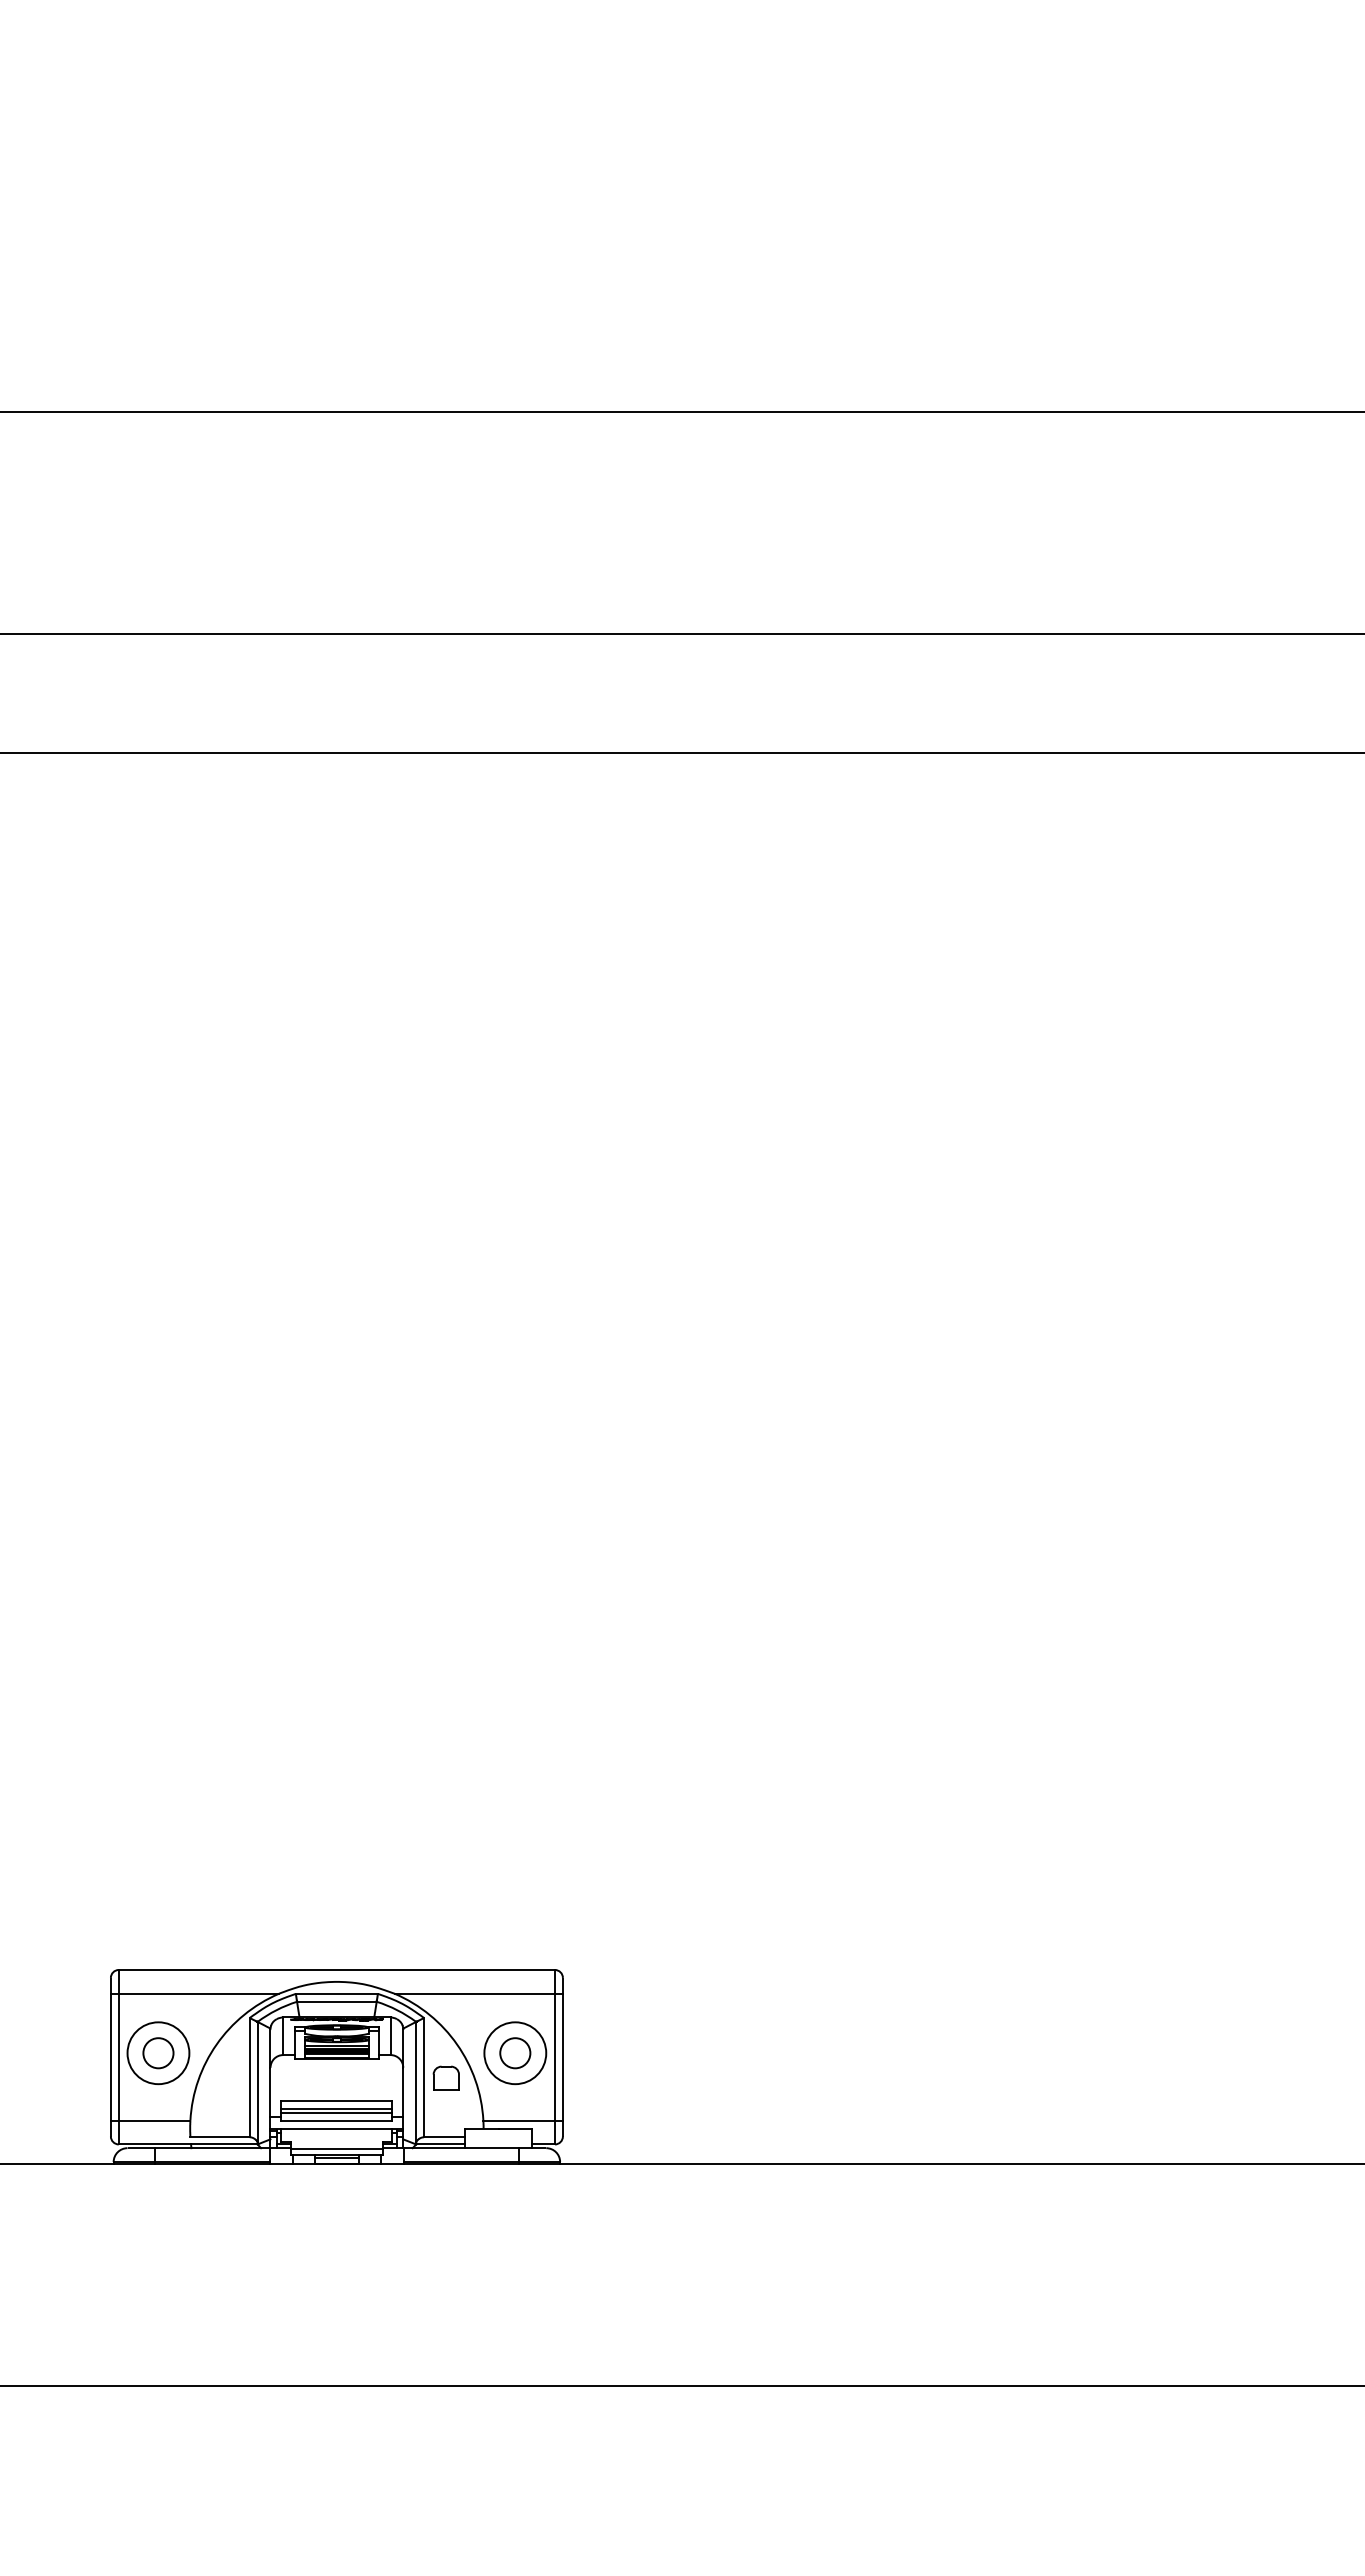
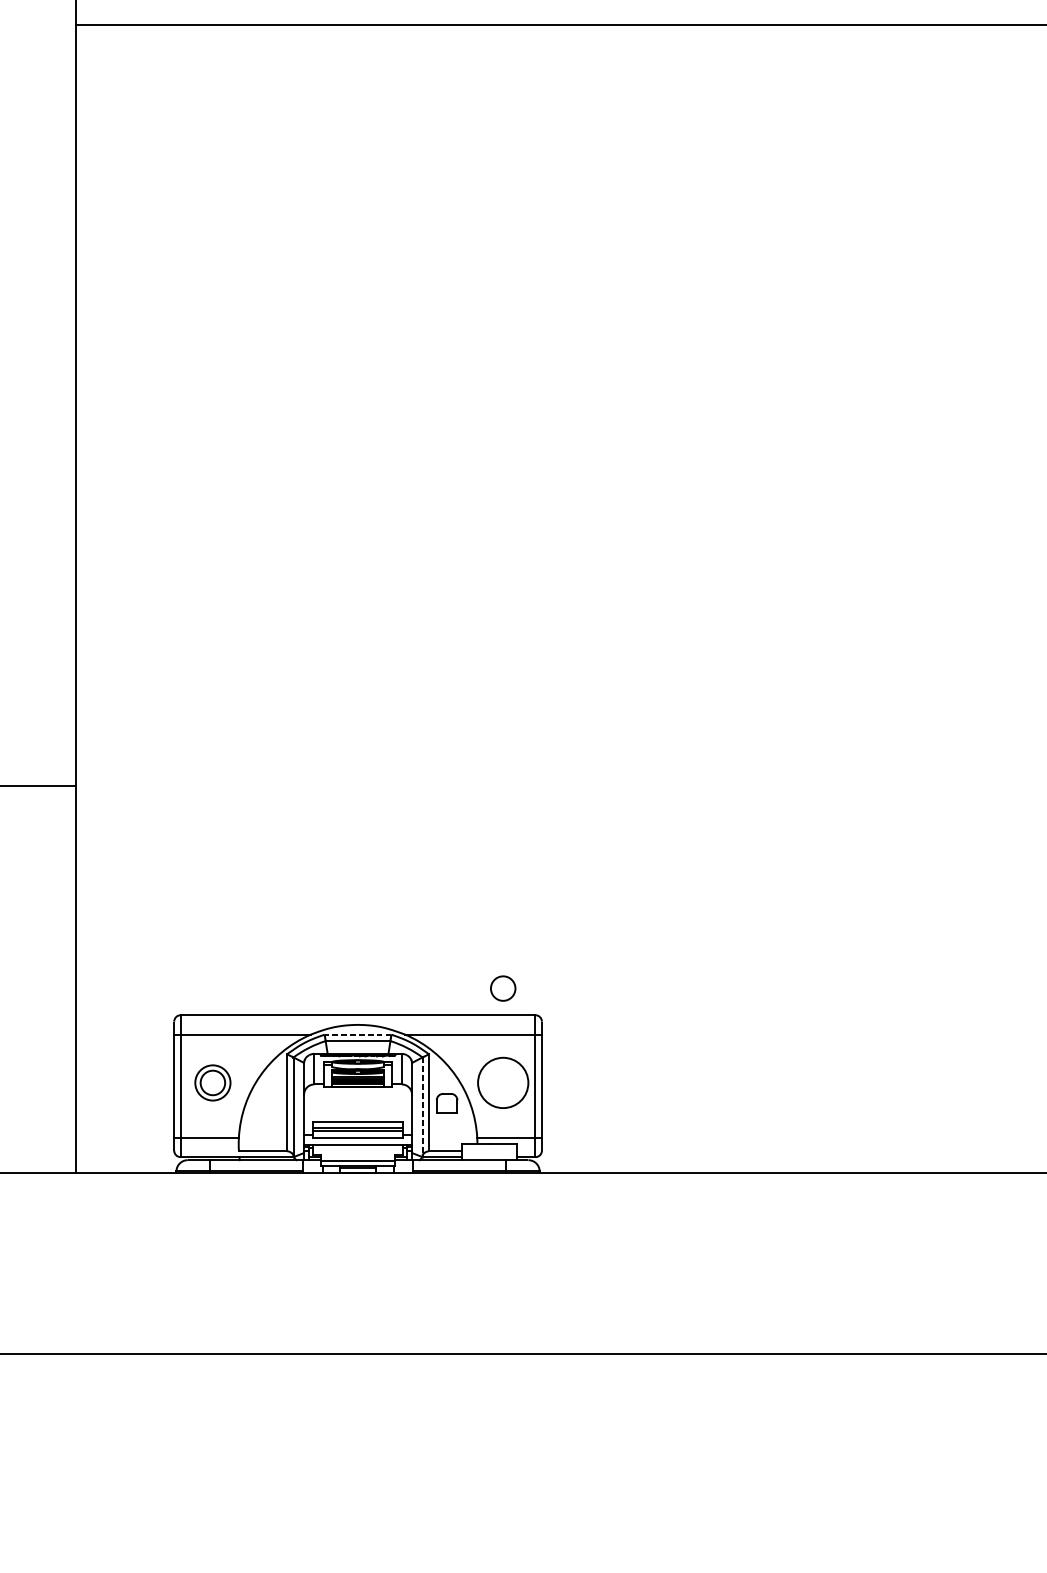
line: (336, 1993) -> (357, 1034), solid -> dashed
circle: (158, 2053) -> (212, 1083), size x0.7
circle: (515, 2053) -> (503, 988), moved
line: (416, 2082) -> (422, 1106), solid -> dashed

